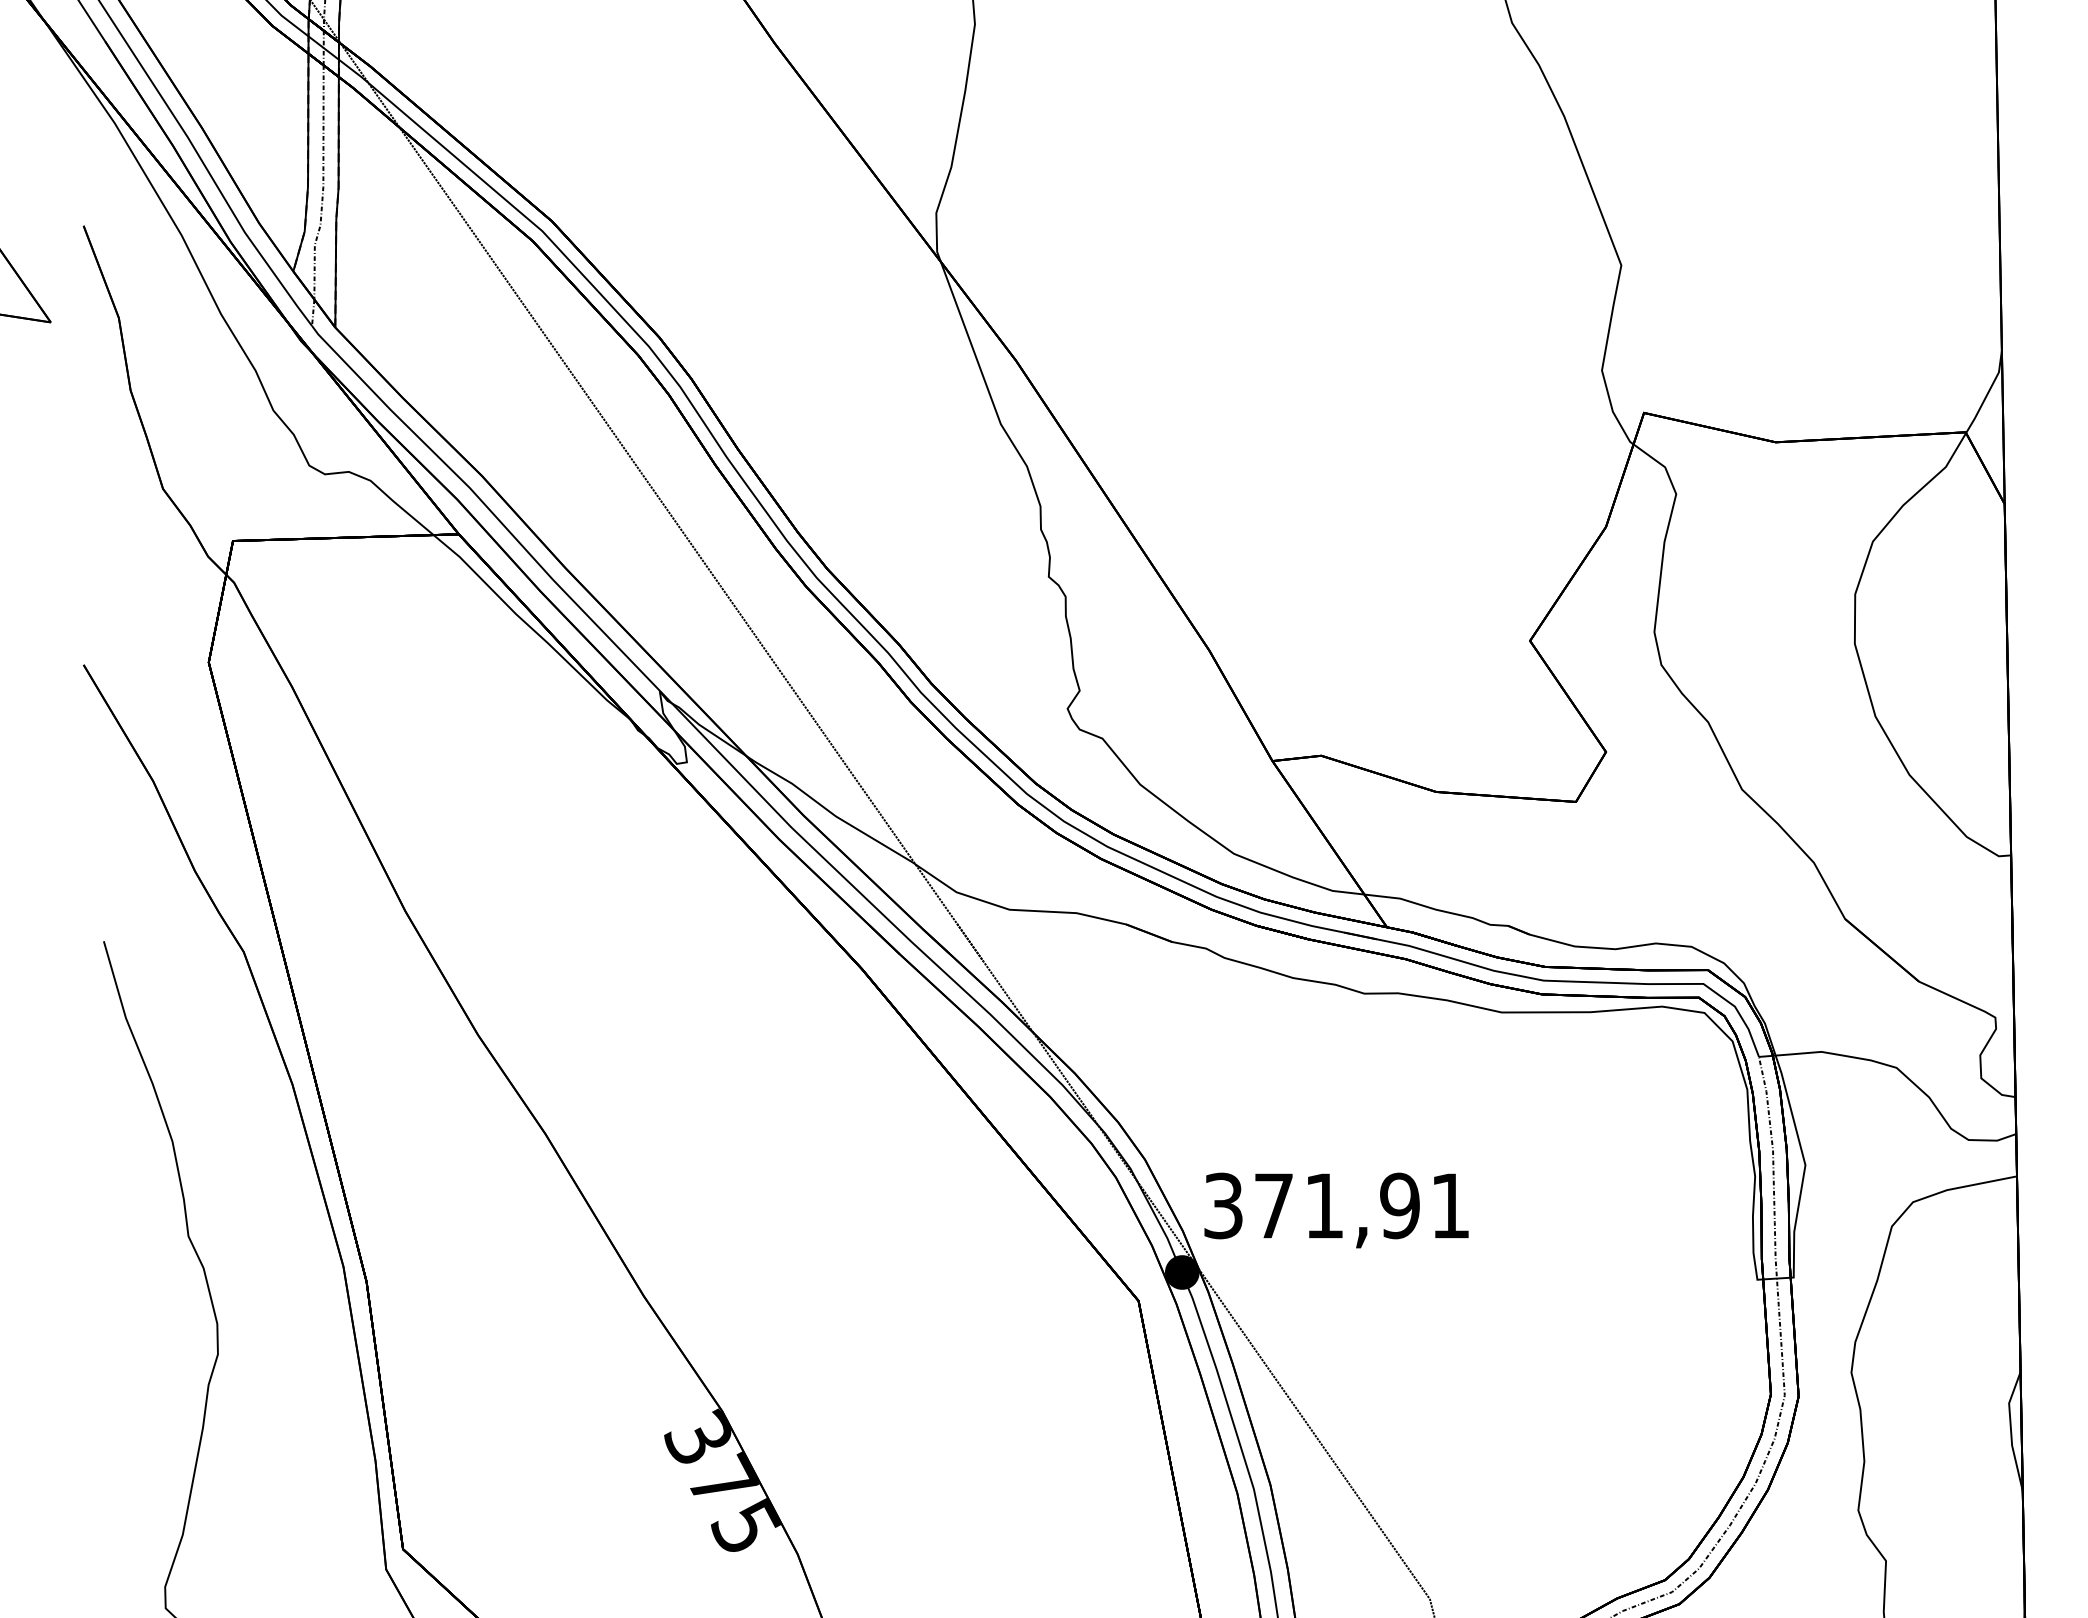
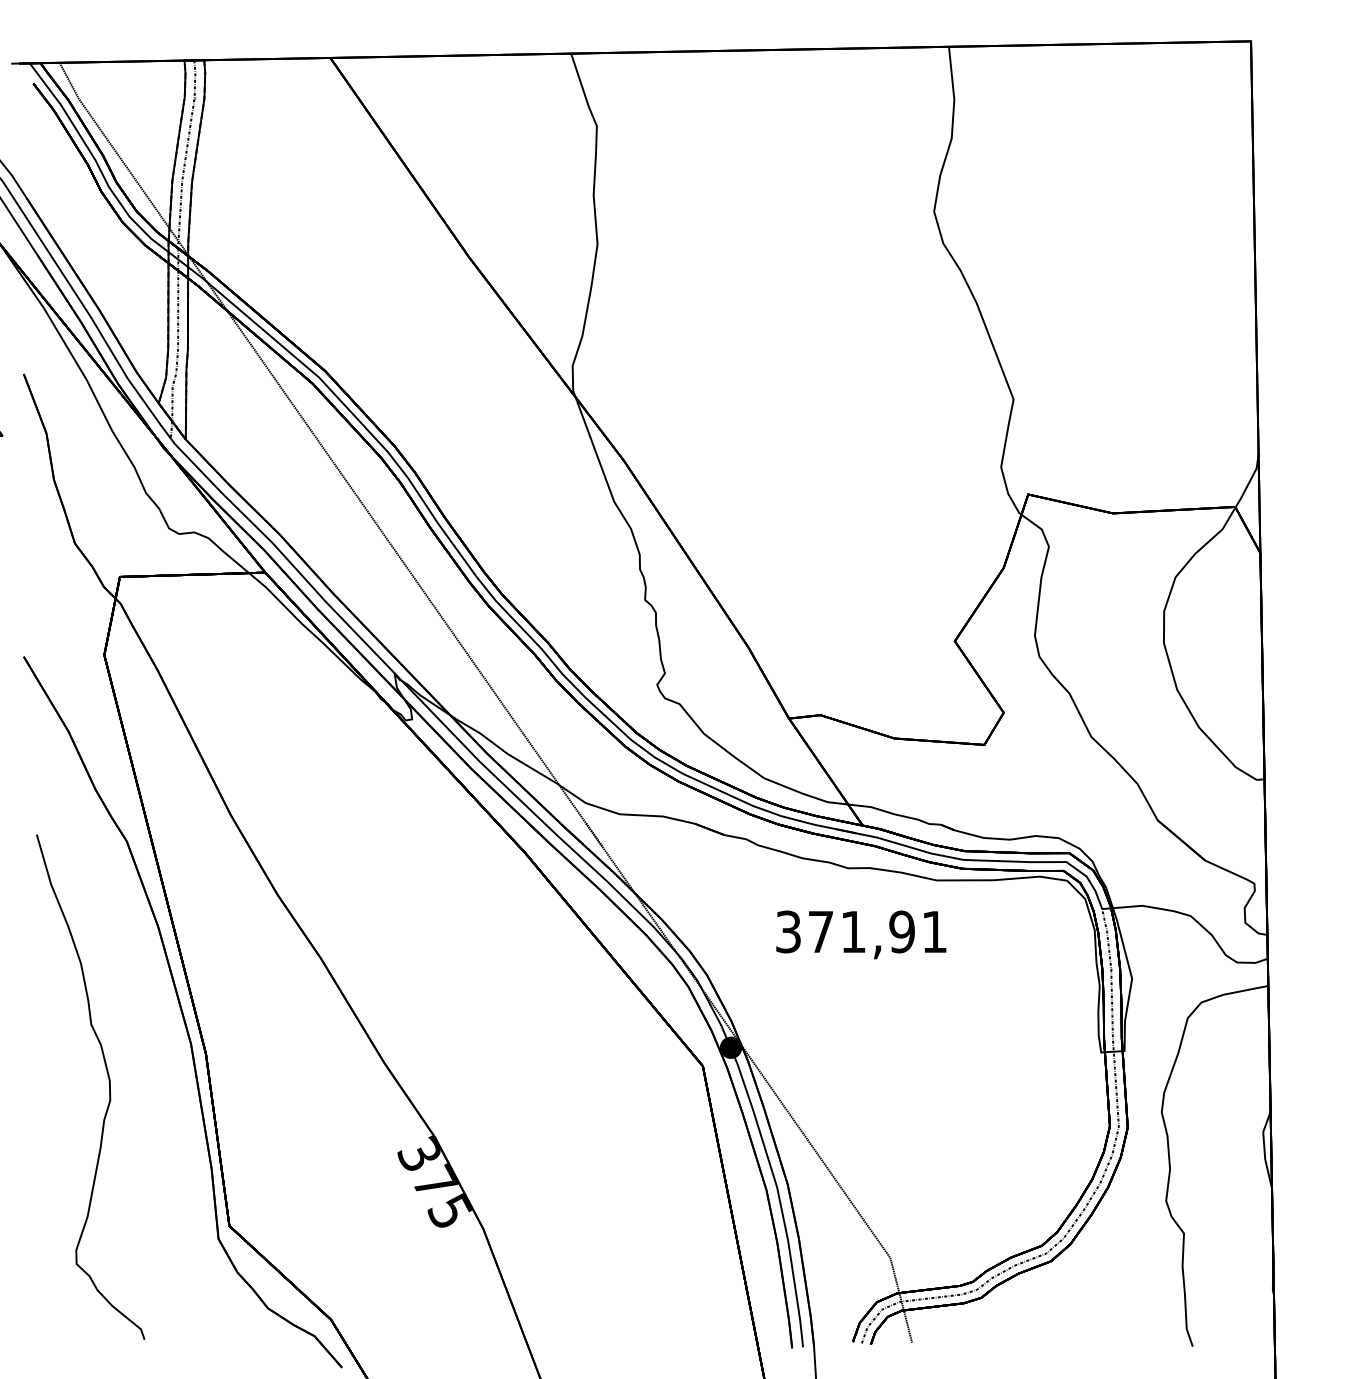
text: (1336, 1209) -> (861, 934), moved

